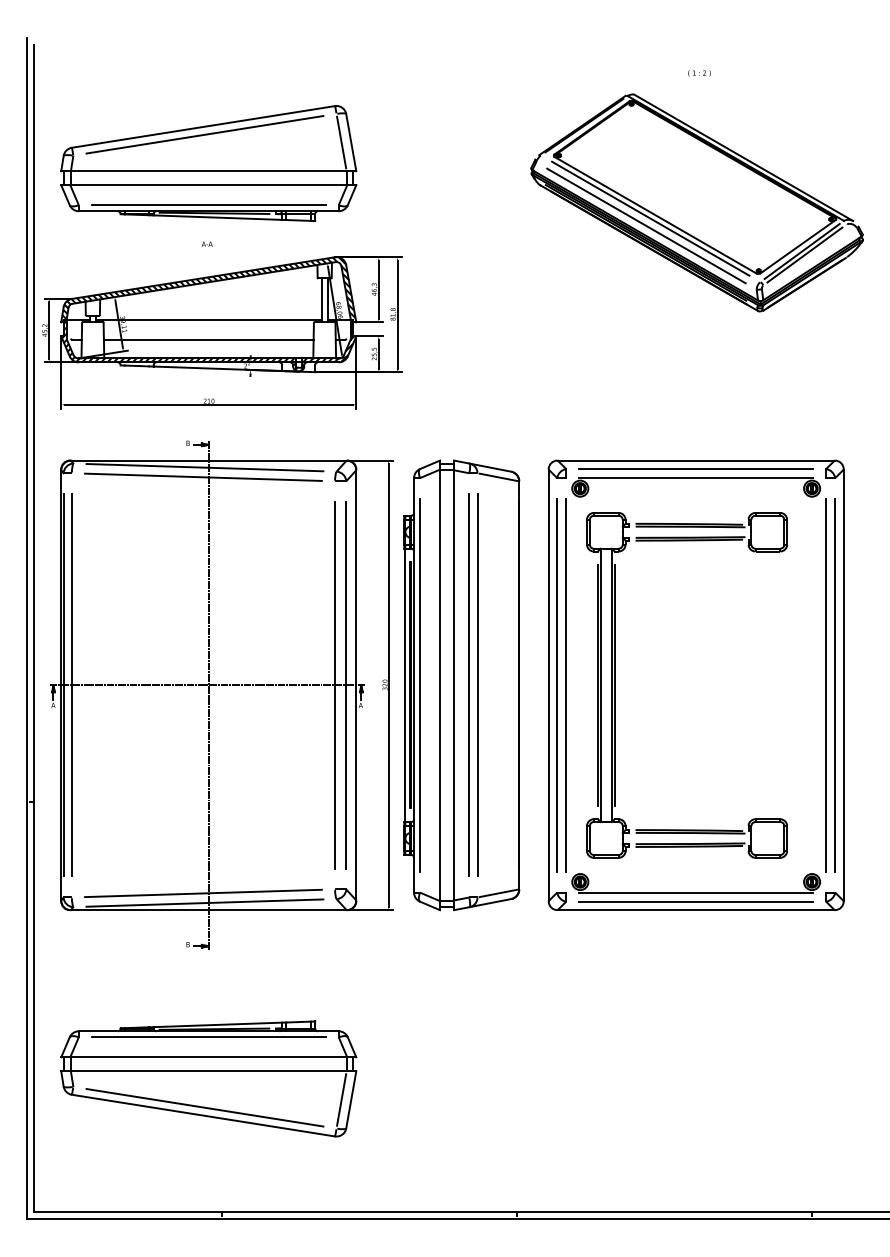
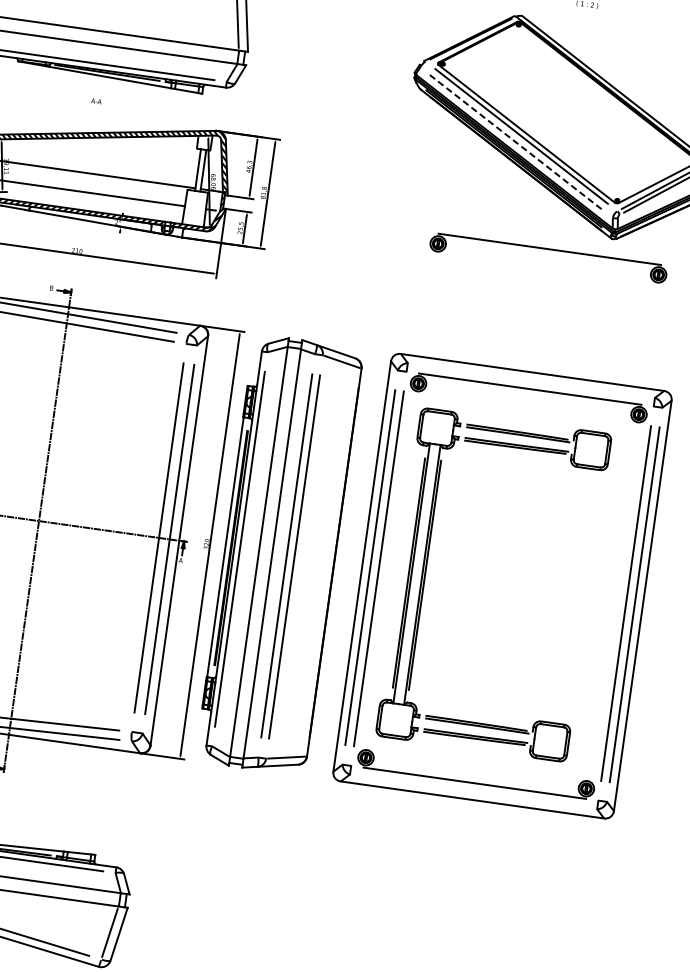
line: (646, 226) -> (516, 143), solid -> dashed
part: (696, 331) -> (550, 249), added
line: (696, 469) -> (531, 380), removed
line: (696, 901) -> (473, 791), removed

